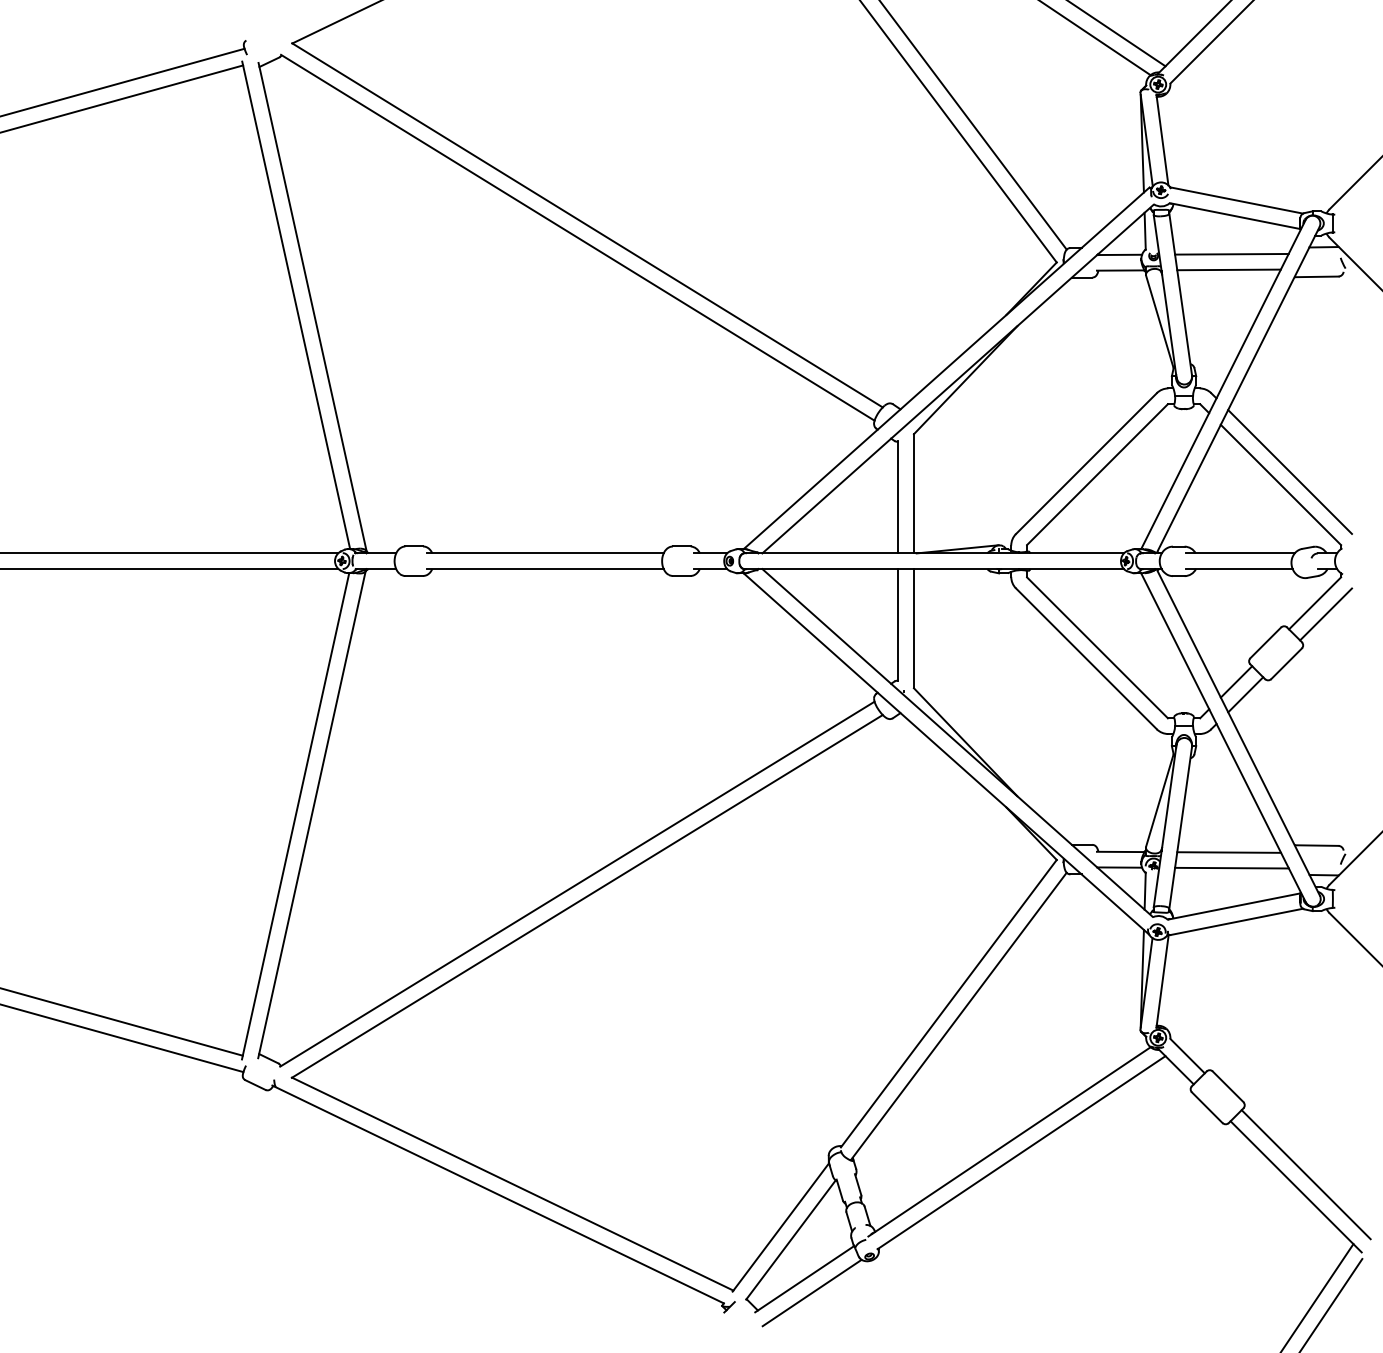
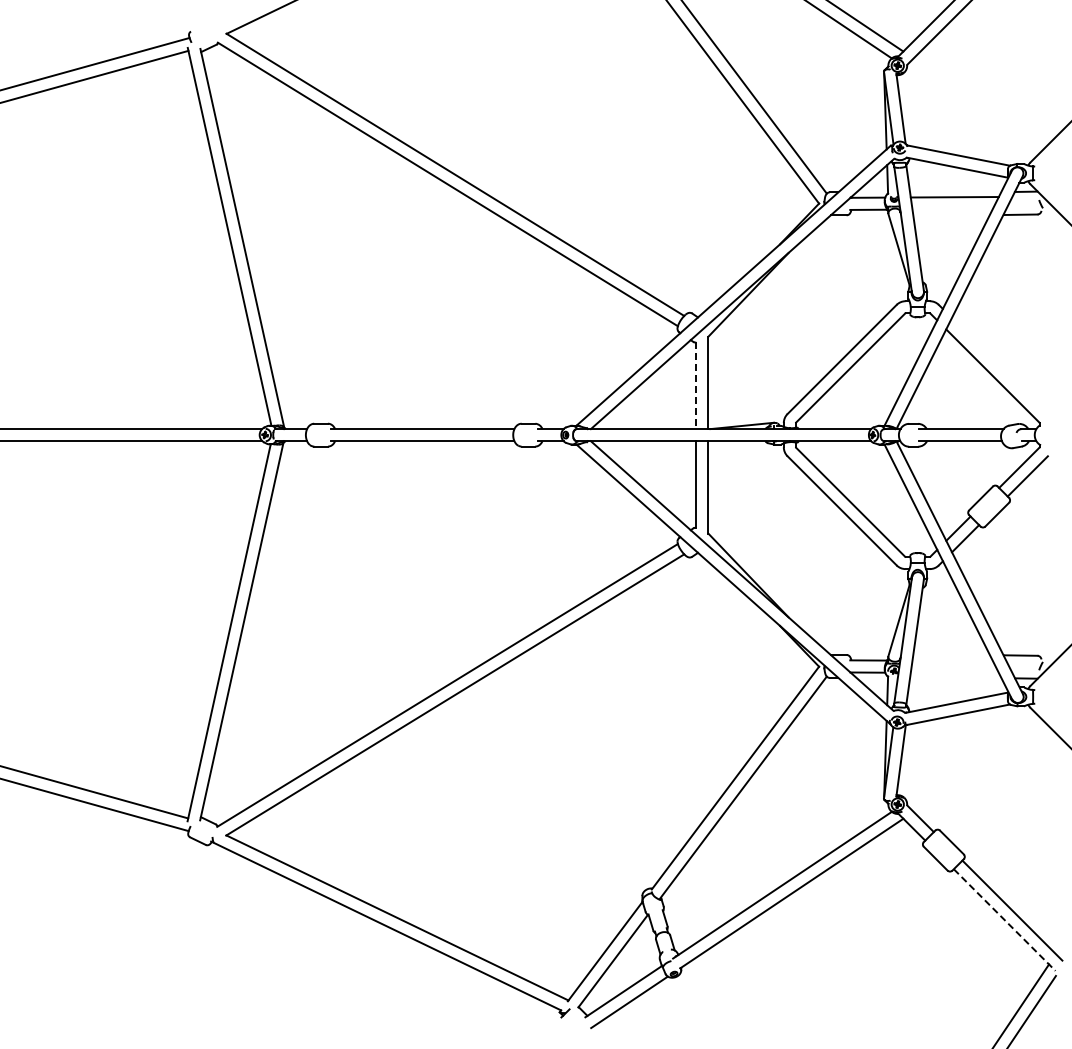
line: (1228, 270) -> (952, 209), removed
line: (1289, 471) -> (999, 365), removed
line: (898, 498) -> (696, 386), solid -> dashed
line: (1228, 851) -> (952, 660), removed
line: (1231, 867) -> (954, 672), removed
line: (1295, 1187) -> (1004, 920), solid -> dashed

